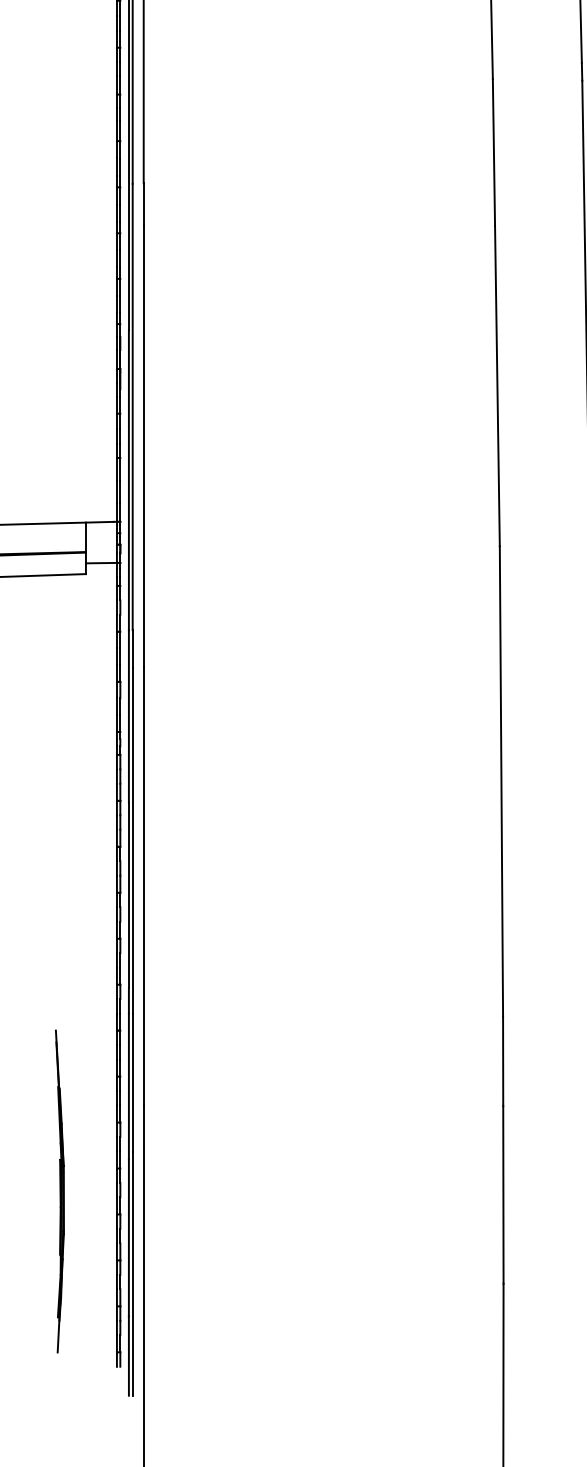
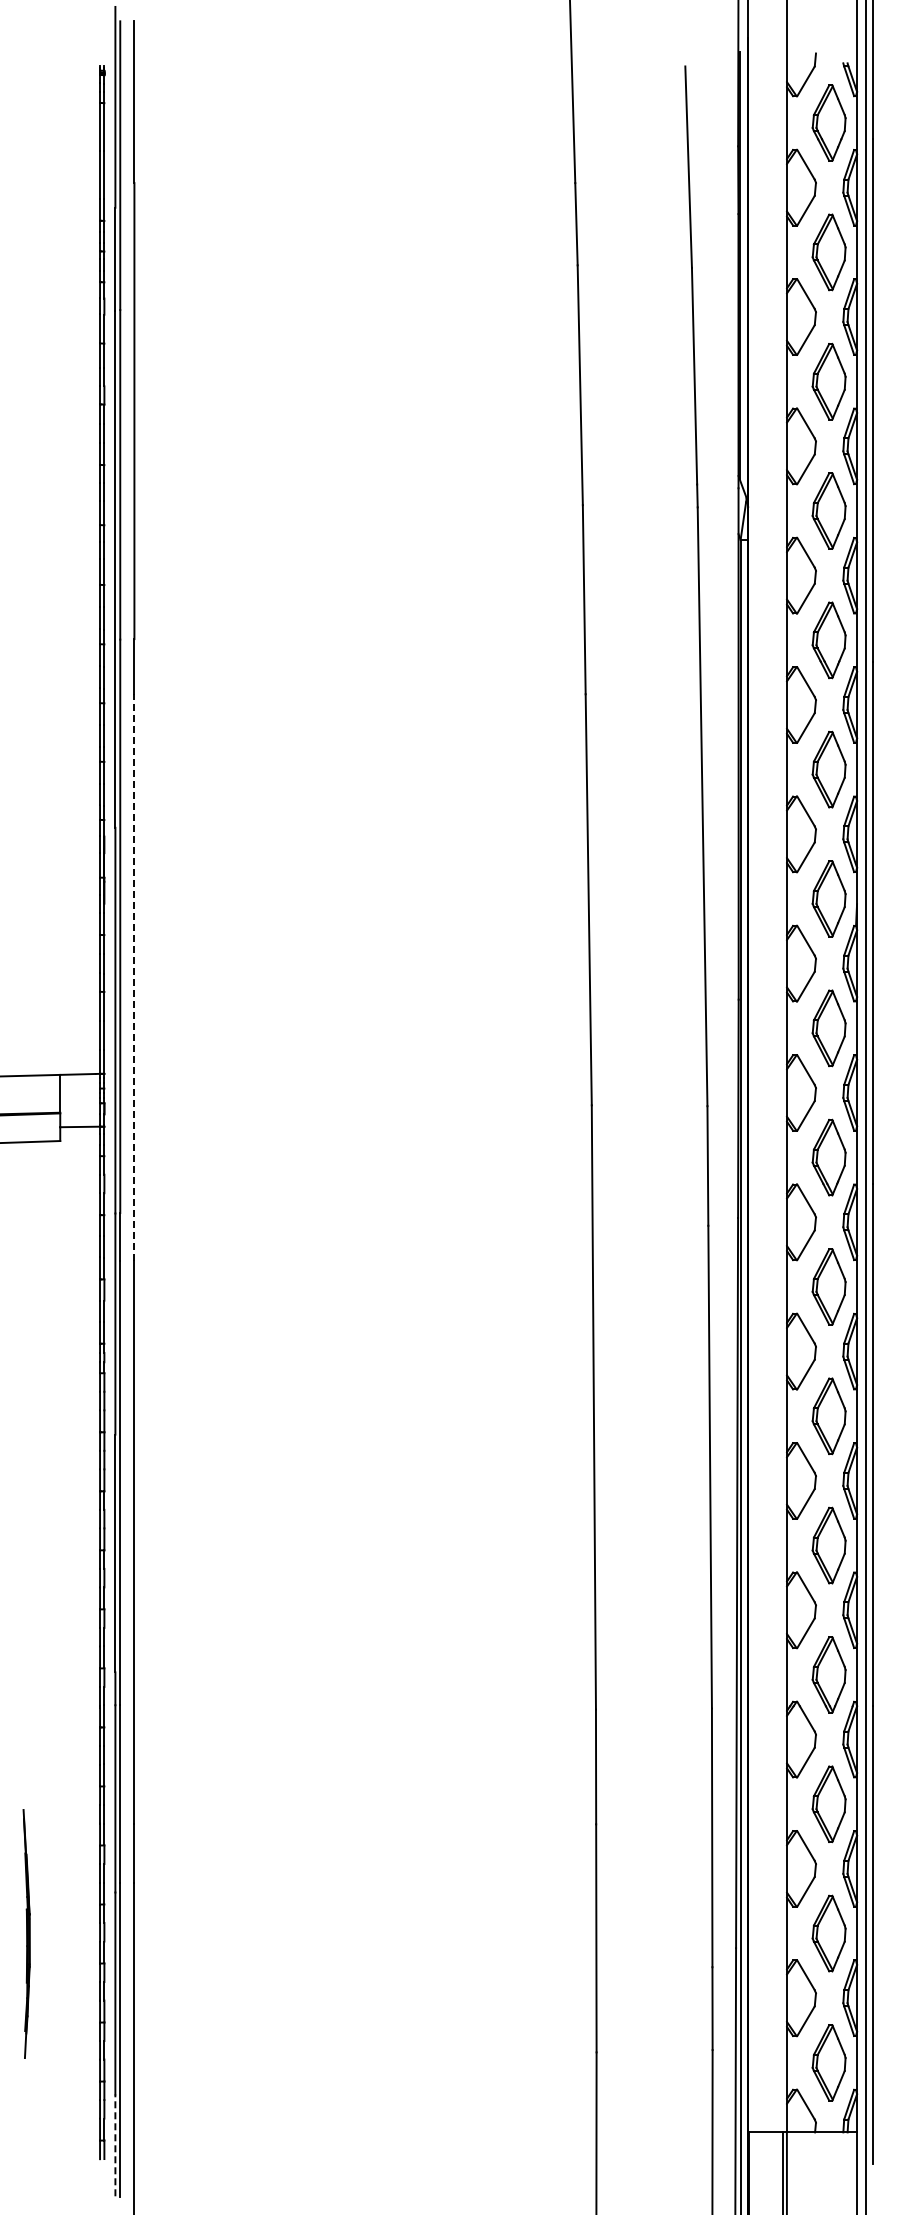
line: (143, 446) -> (134, 977), solid -> dashed
part: (59, 1191) -> (26, 1933), size x0.6
line: (128, 1356) -> (115, 2145), solid -> dashed

